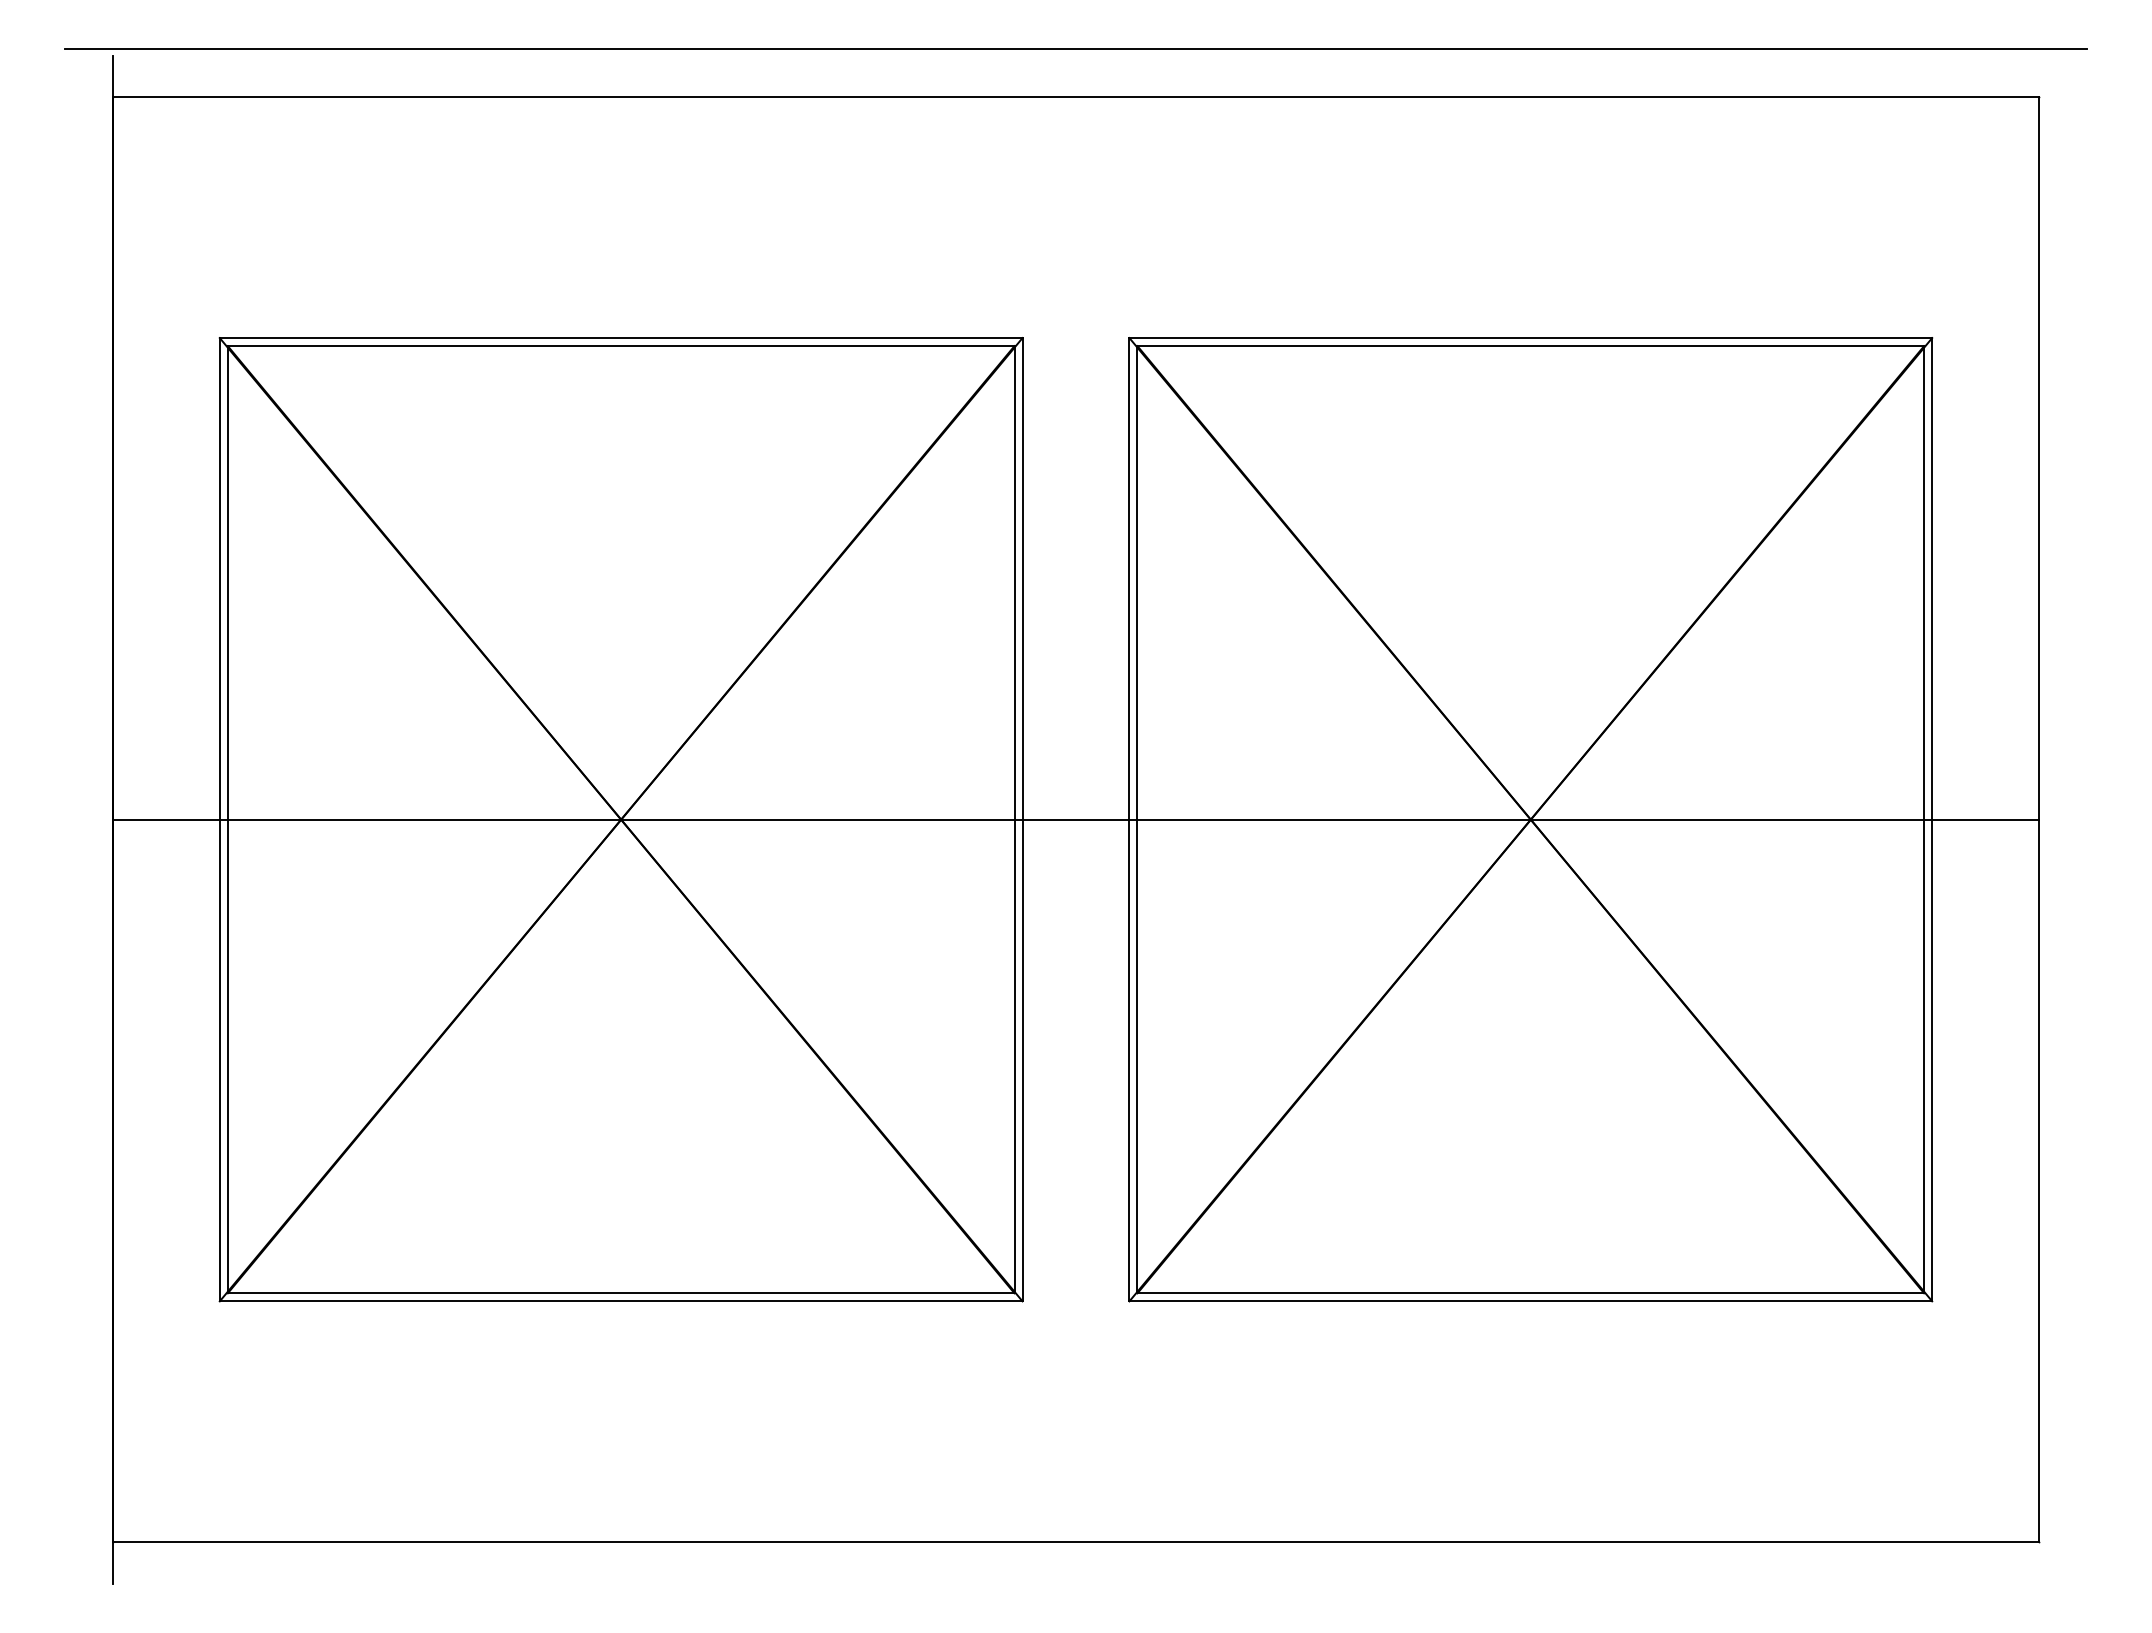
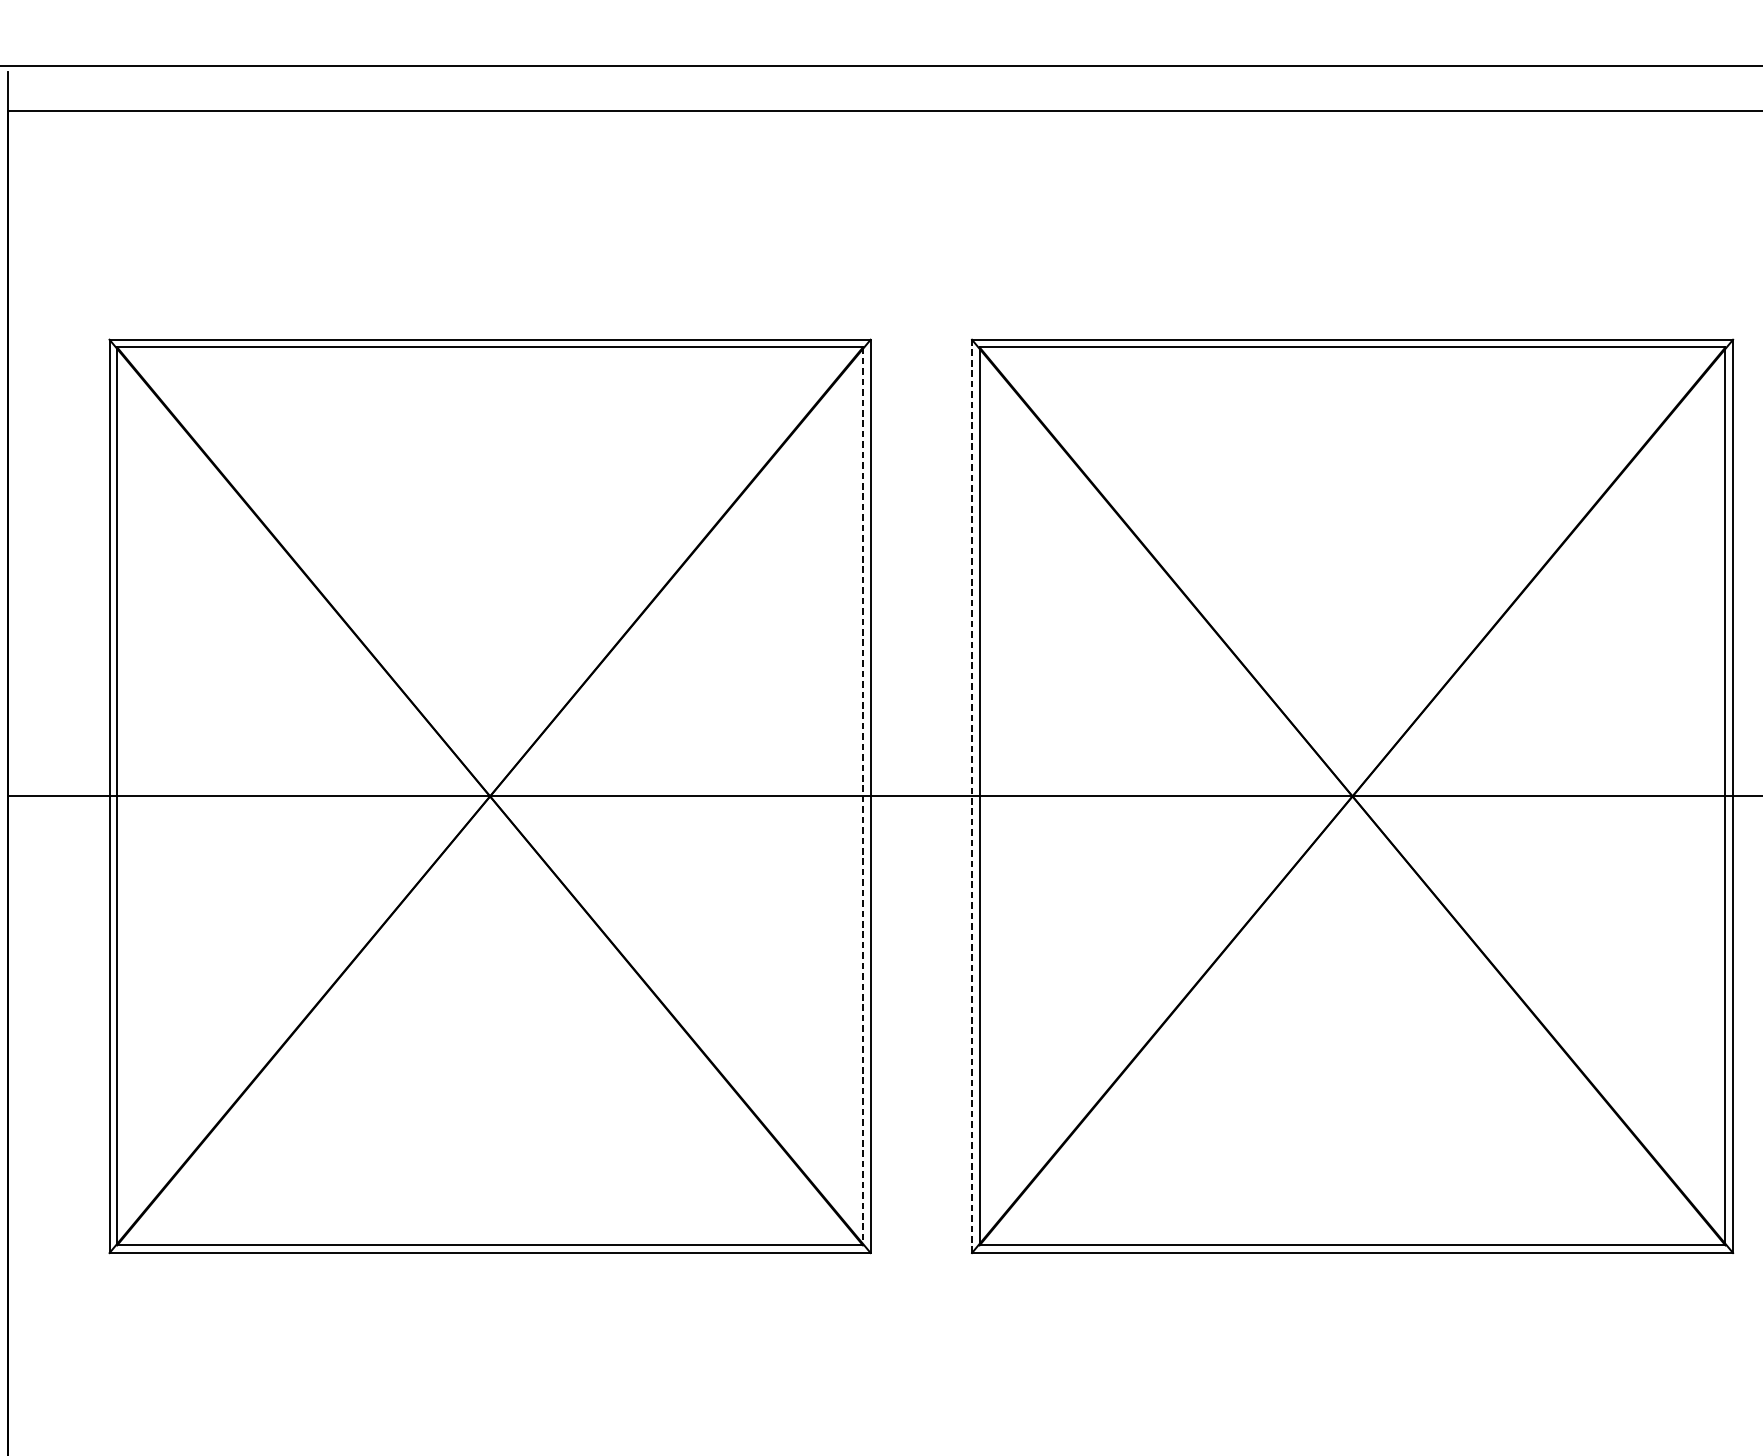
line: (1014, 819) -> (863, 796), solid -> dashed
line: (1129, 819) -> (972, 796), solid -> dashed

